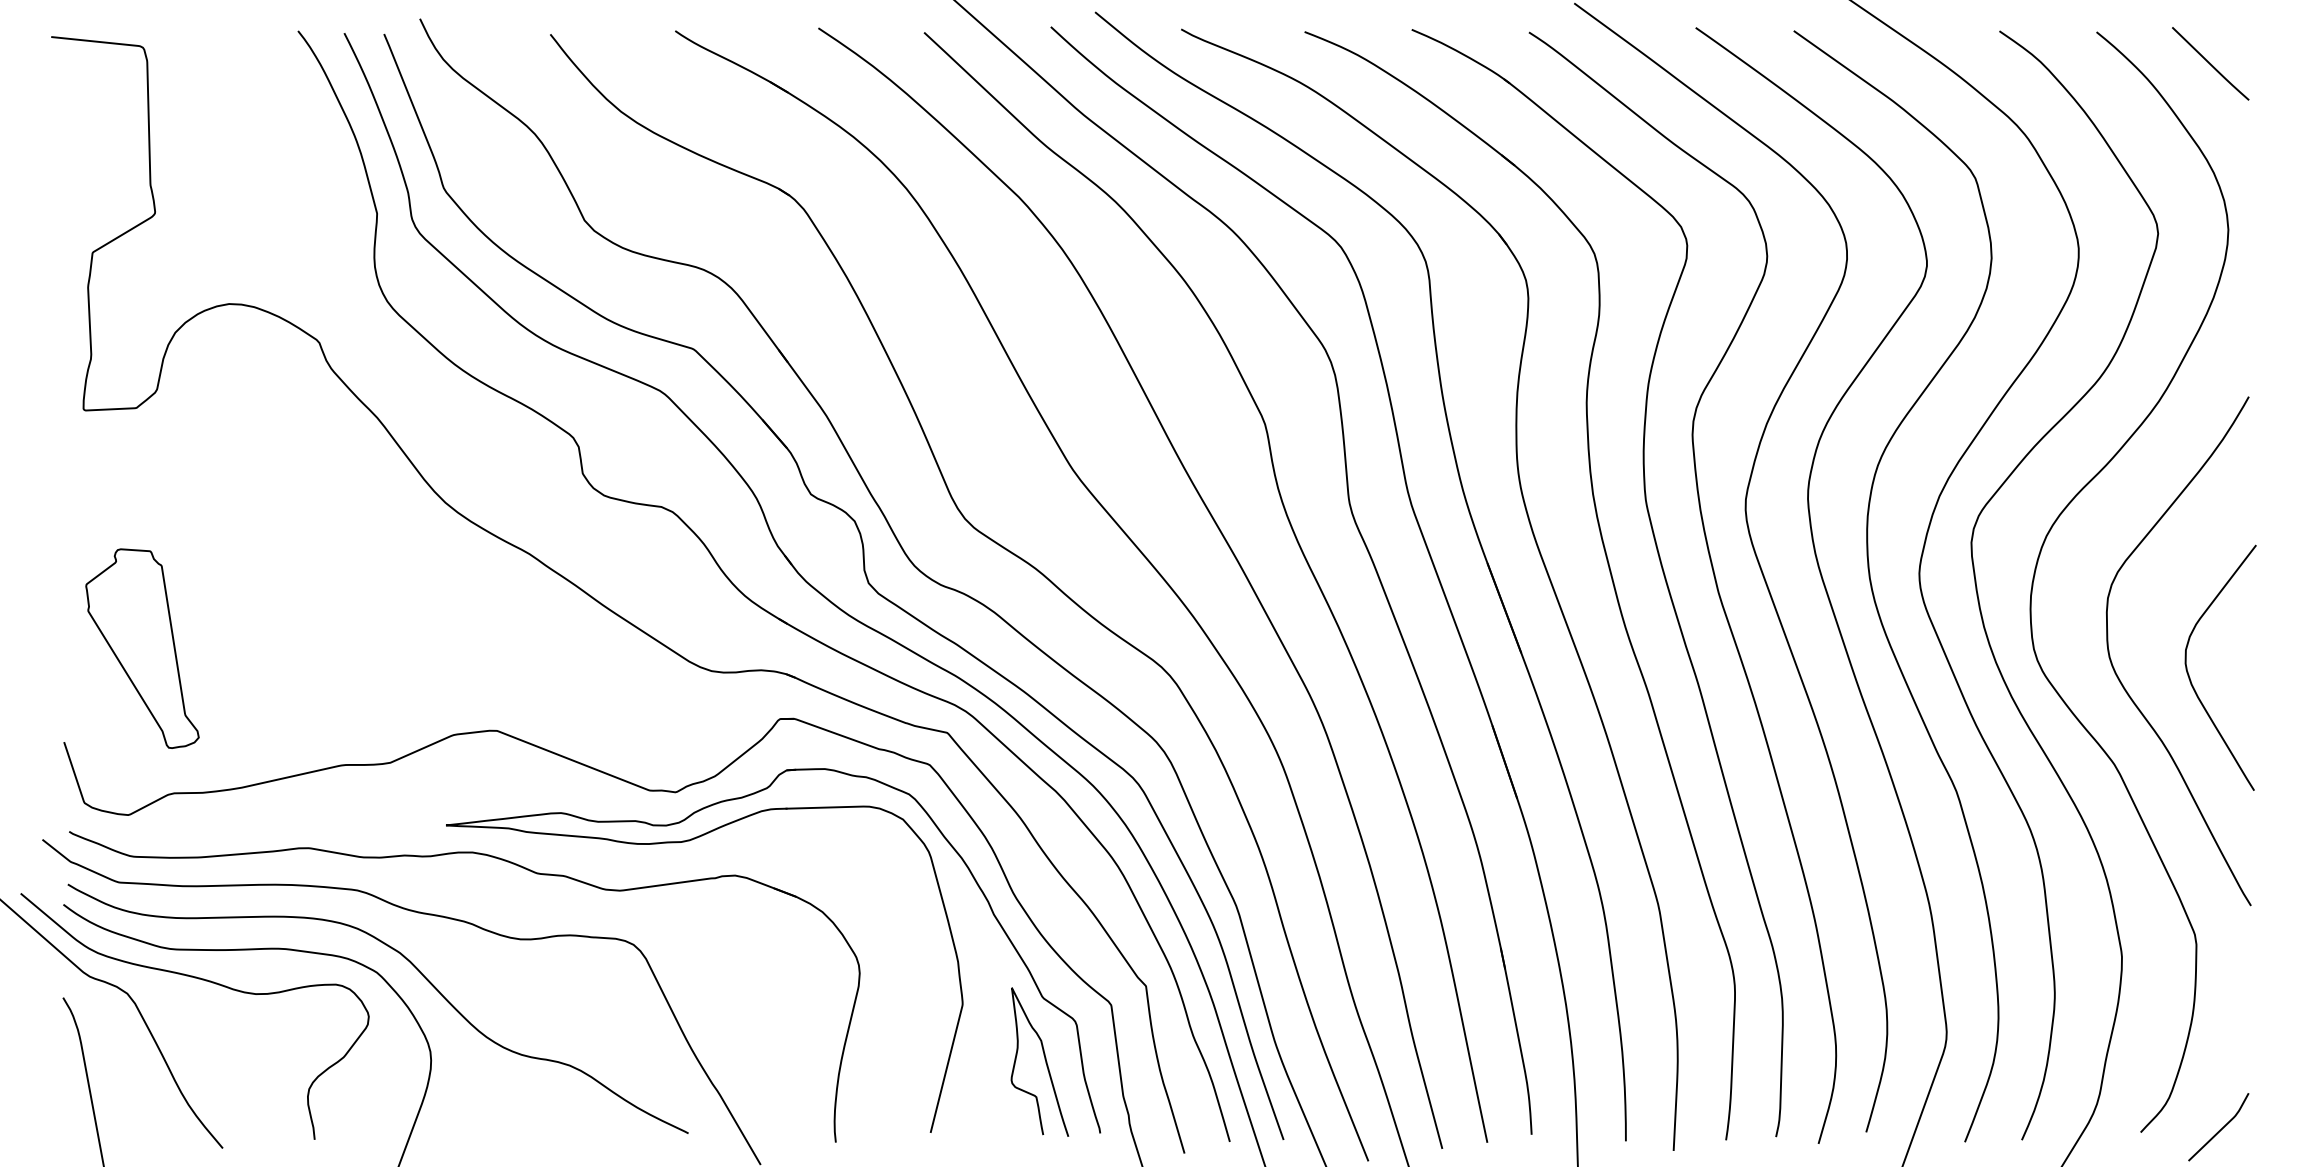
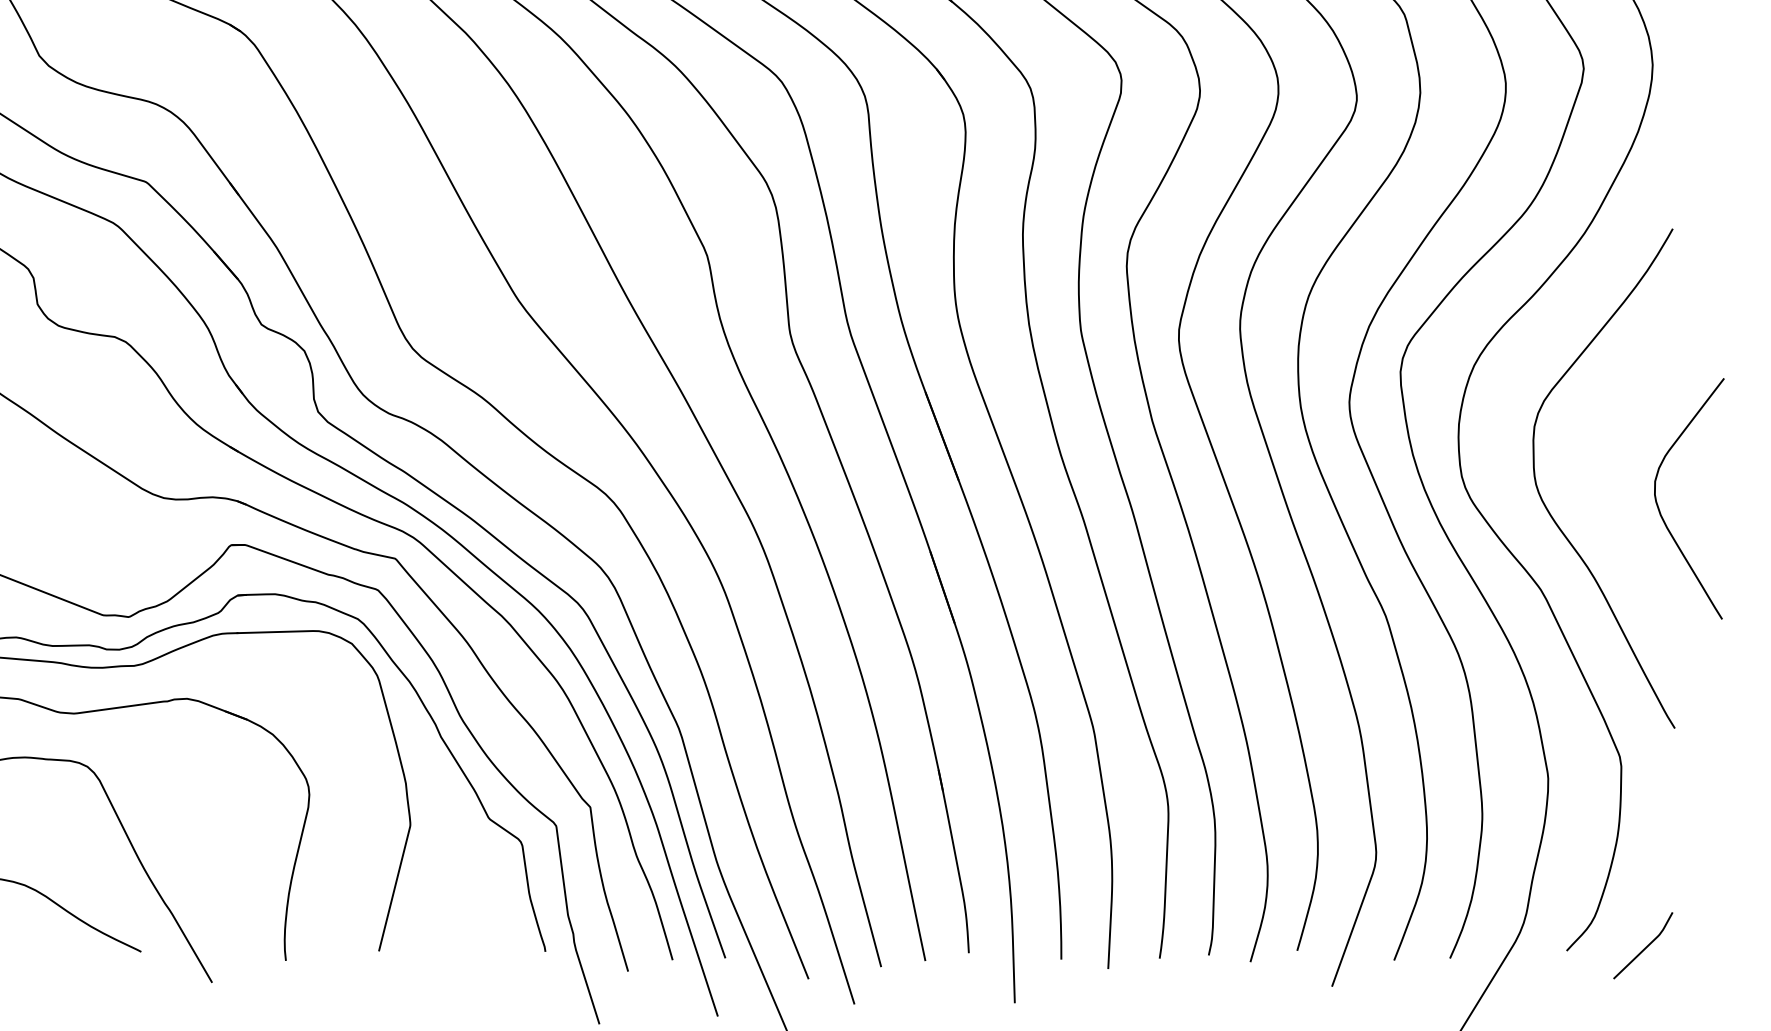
curve: (2190, 677) -> (1659, 508), moved
curve: (1044, 1059) -> (490, 879), removed

